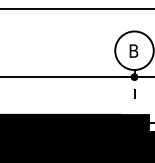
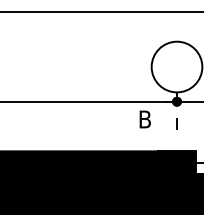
text: (133, 51) -> (144, 119), moved

